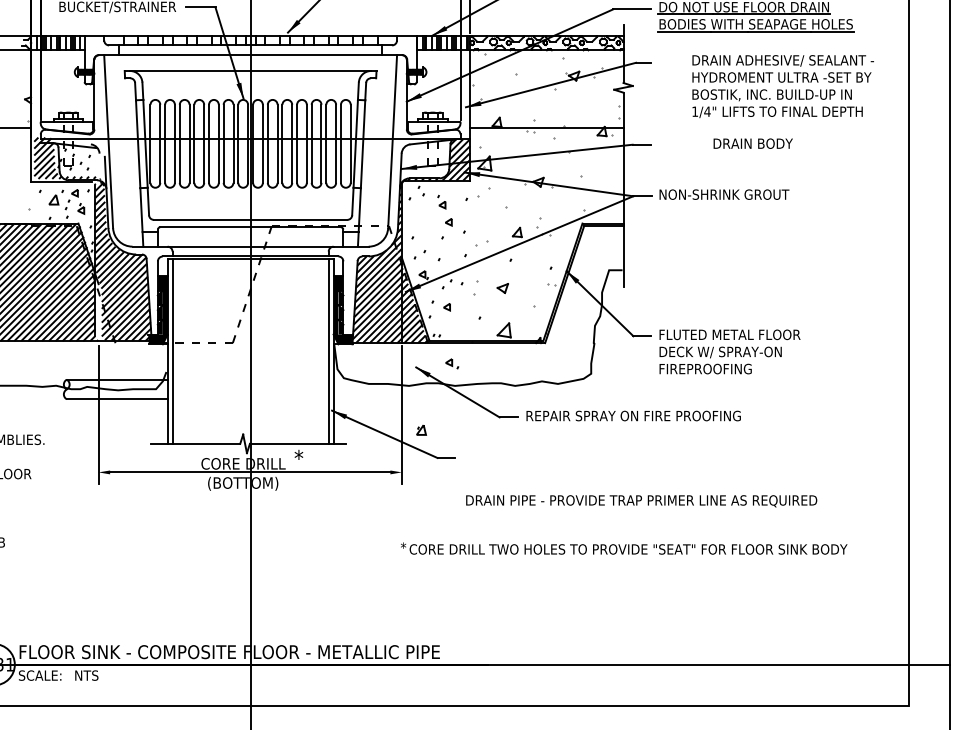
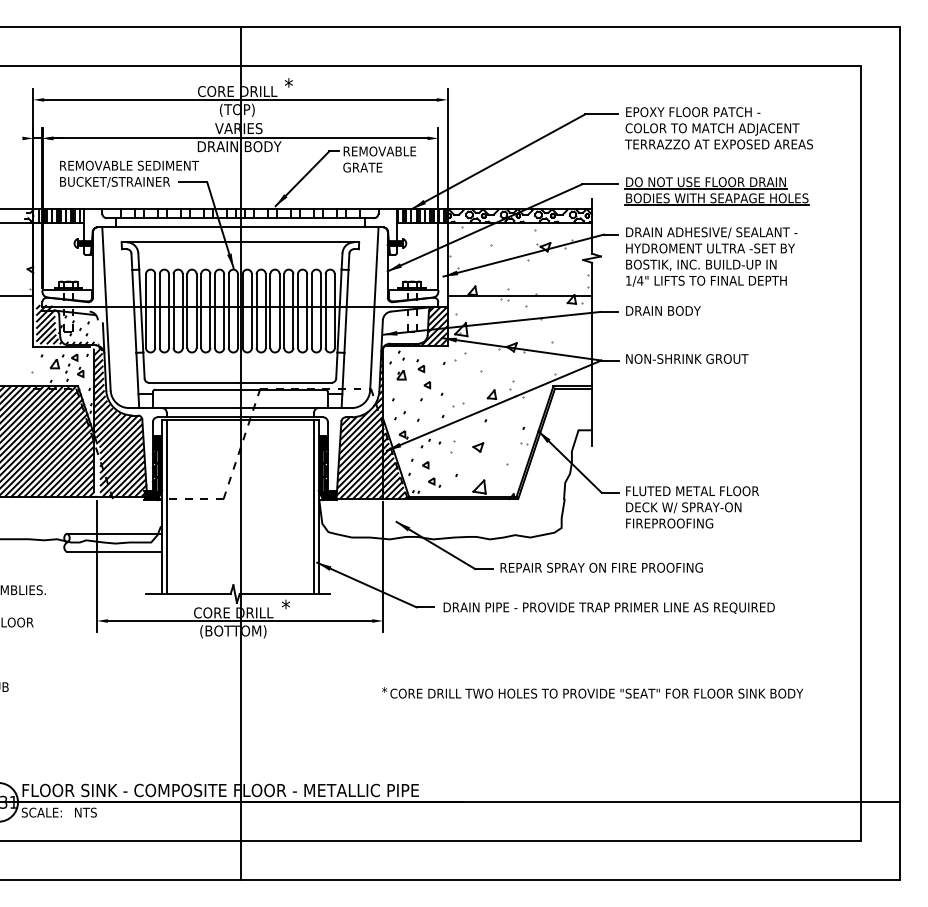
text: (782, 85) -> (711, 256), moved
text: (753, 143) -> (663, 310), moved
part: (452, 363) -> (434, 482), moved
part: (421, 430) -> (401, 375), moved
text: (640, 500) -> (608, 607), moved

